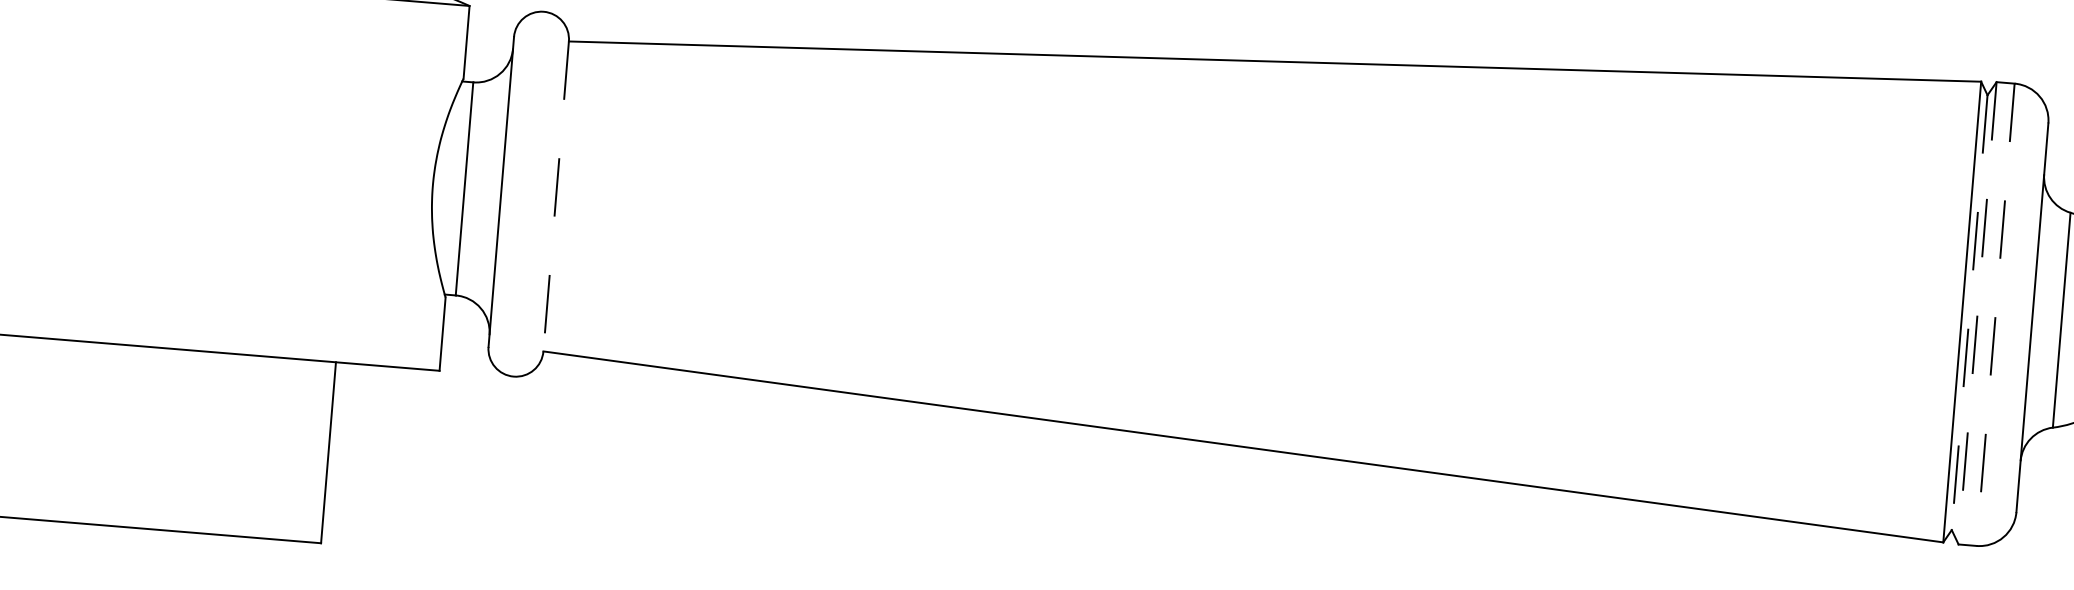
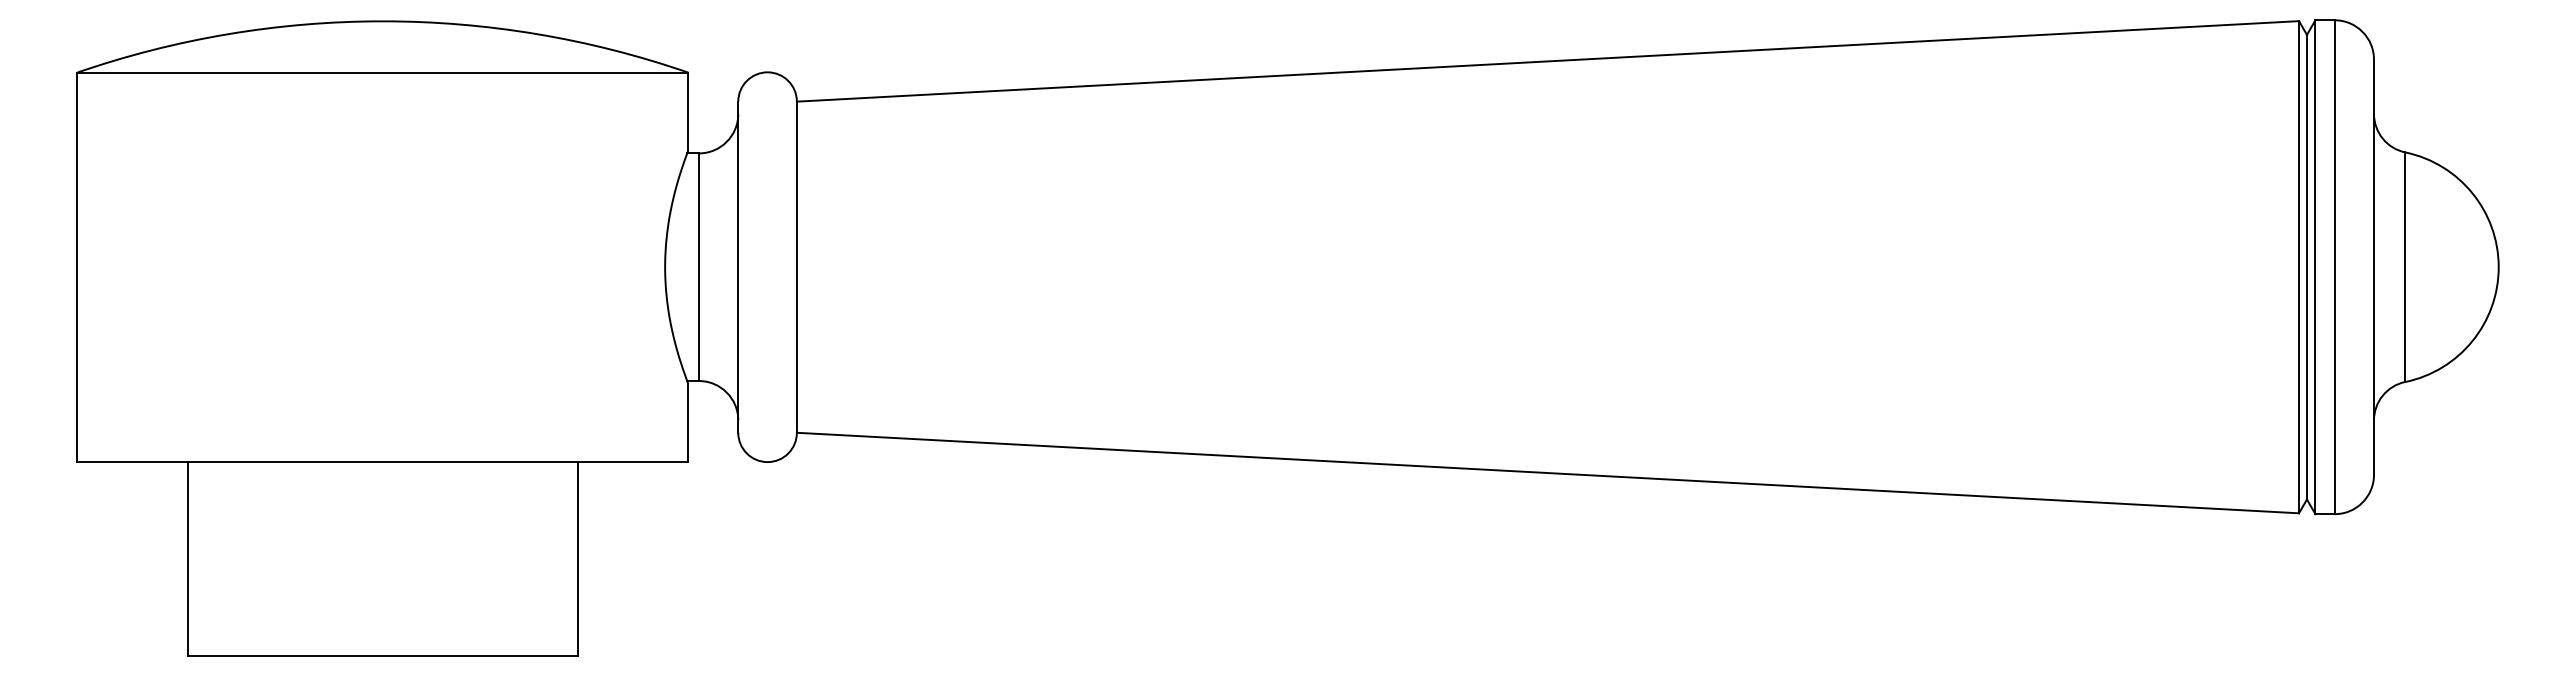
line: (555, 196) -> (796, 267), dashed -> solid
line: (1969, 312) -> (2306, 267), dashed -> solid
line: (1977, 313) -> (2315, 267), dashed -> solid
line: (1995, 315) -> (2334, 267), dashed -> solid

